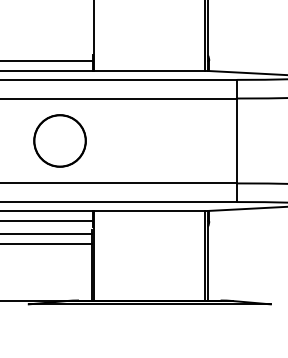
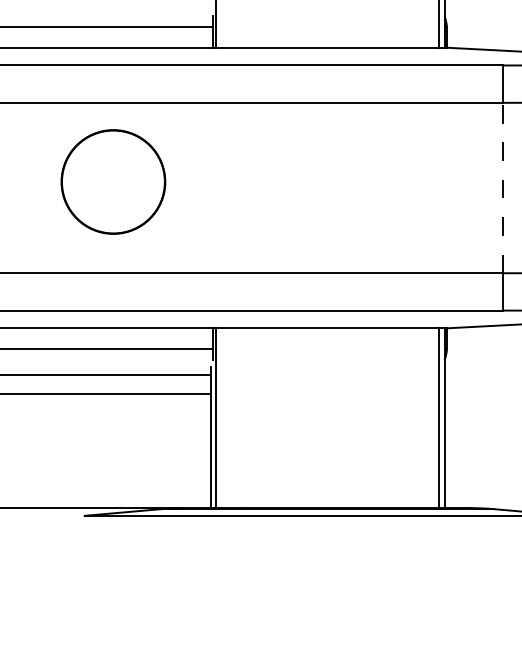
circle: (59, 140) -> (112, 181), moved
line: (237, 140) -> (503, 187), solid -> dashed

